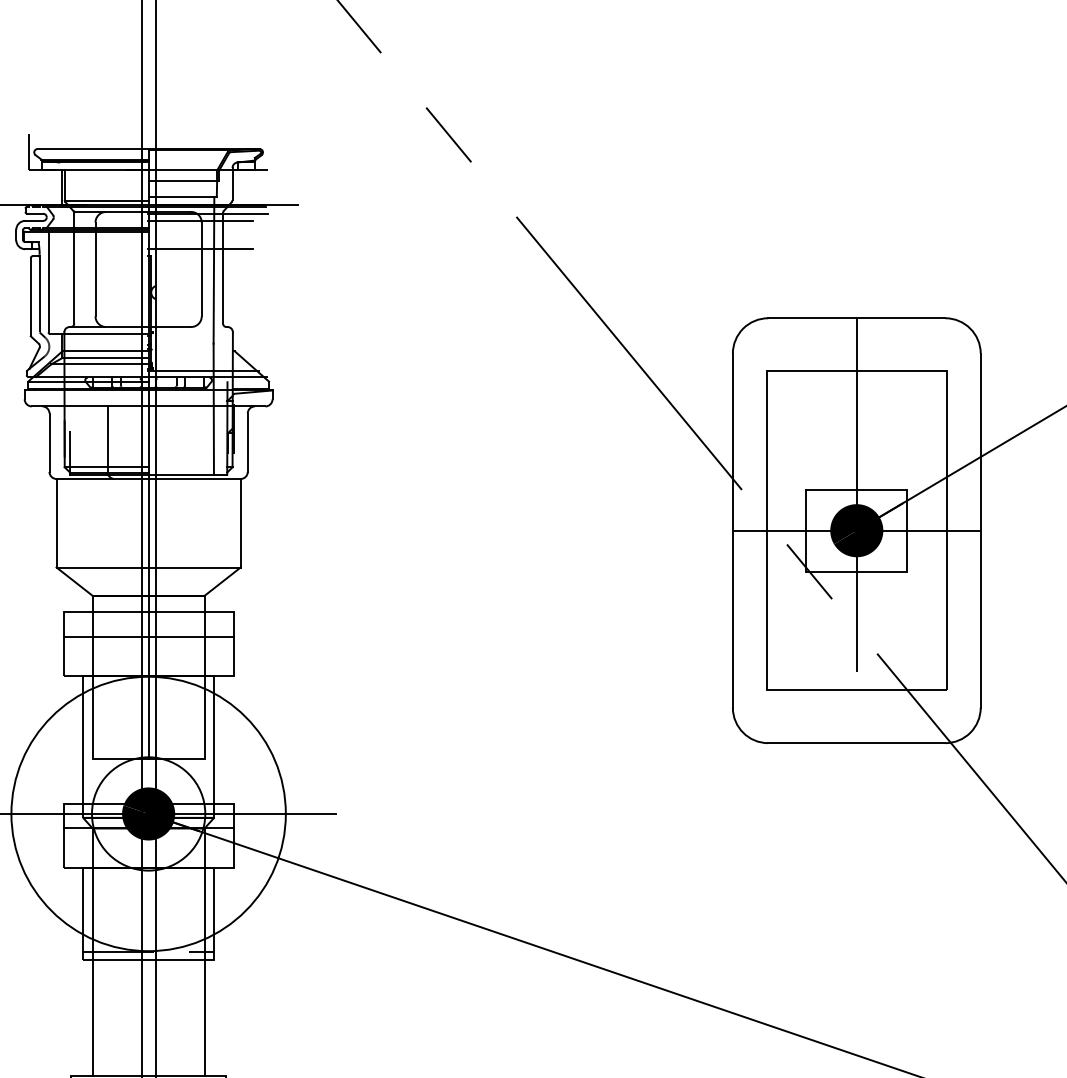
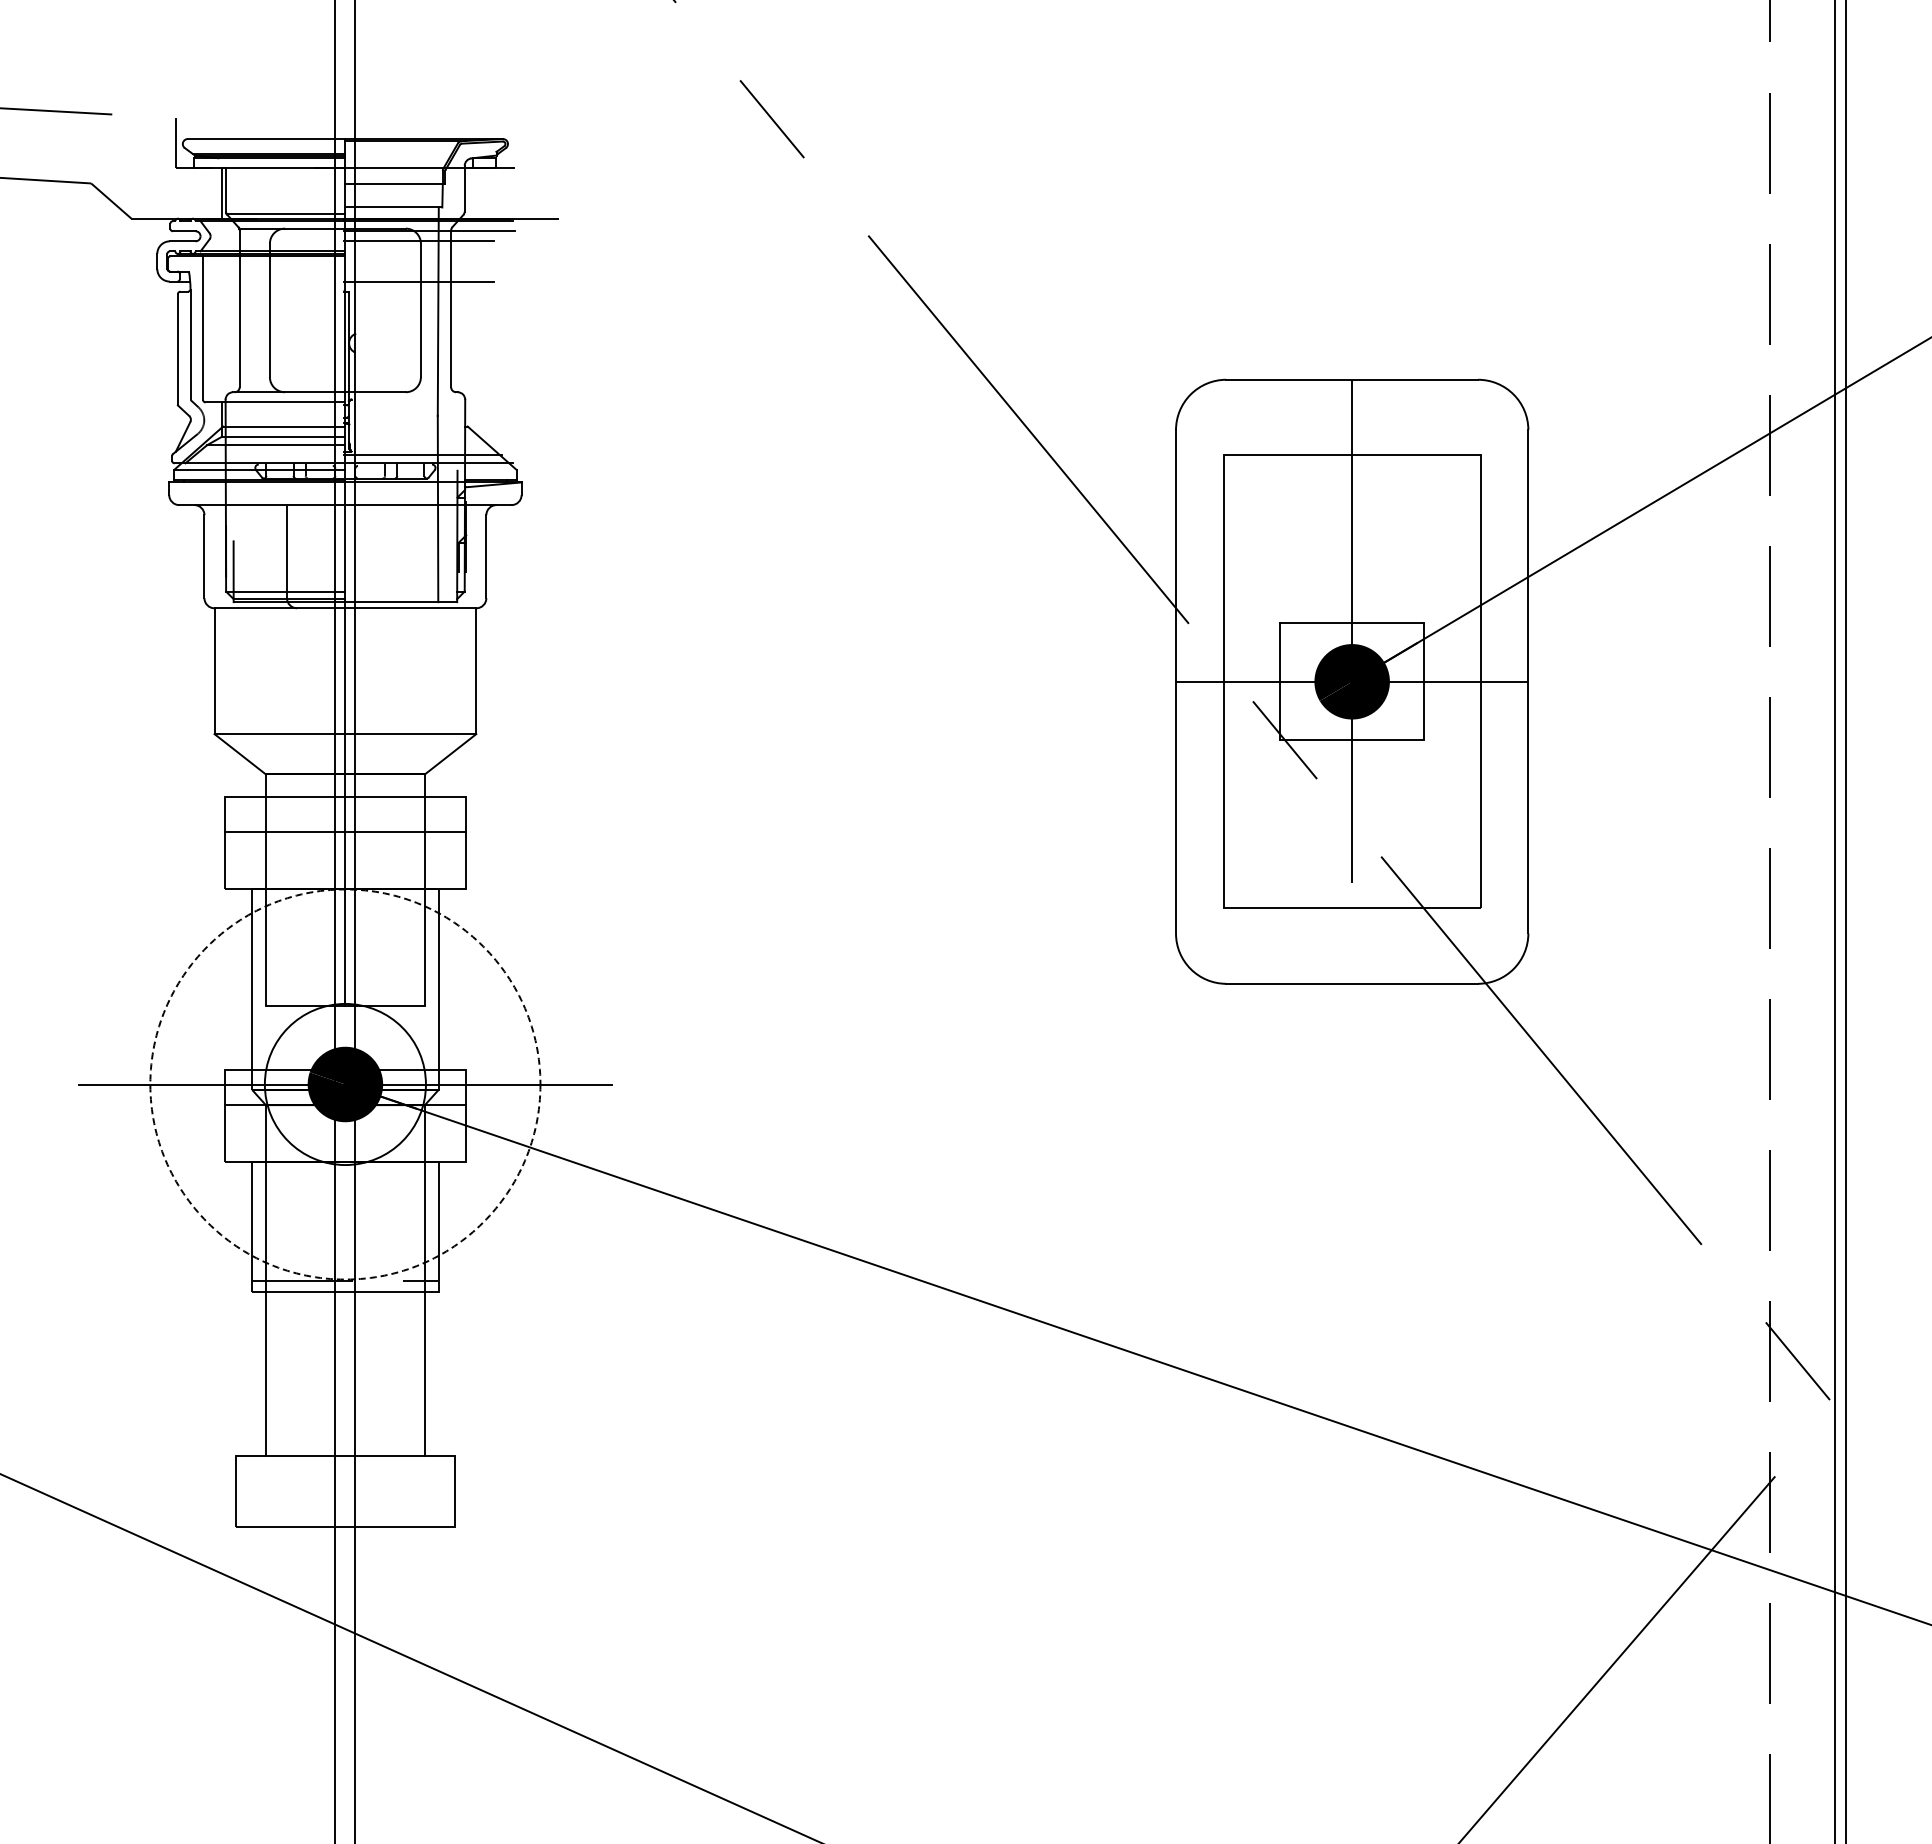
circle: (148, 813) -> (345, 1084), solid -> dashed

